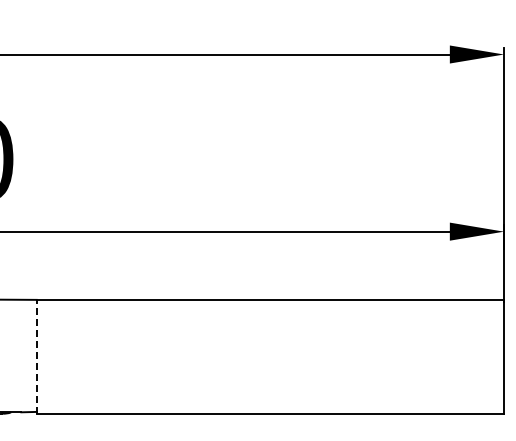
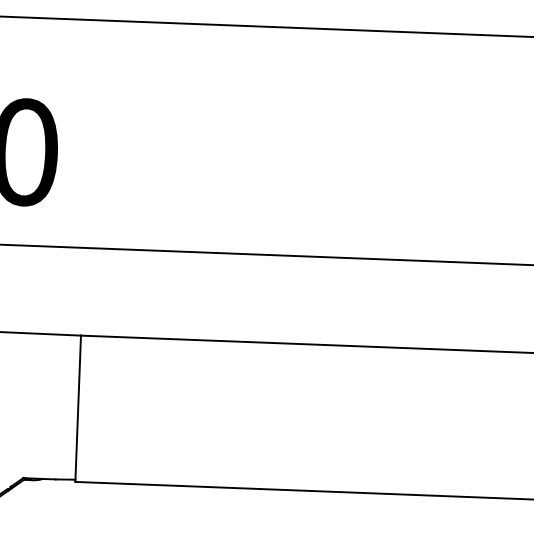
line: (36, 356) -> (77, 408), dashed -> solid

